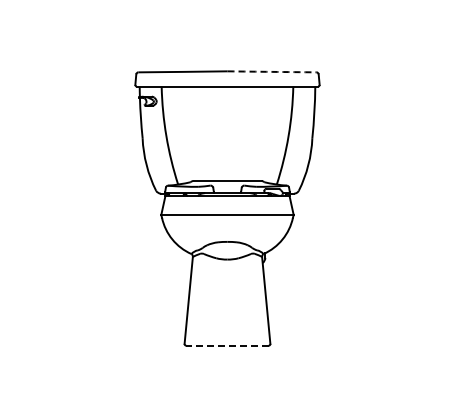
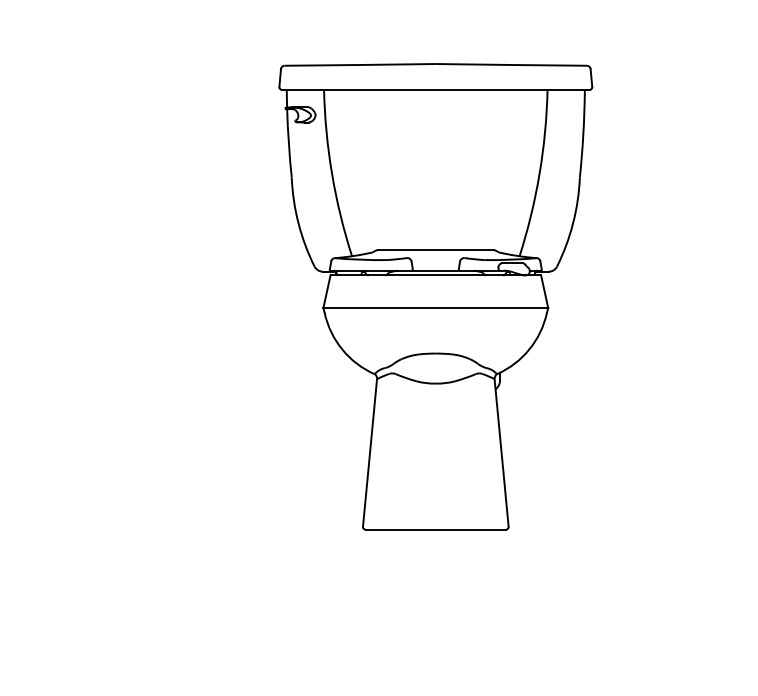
arc: (272, 71) -> (512, 64), dashed -> solid
line: (227, 345) -> (435, 529), dashed -> solid

